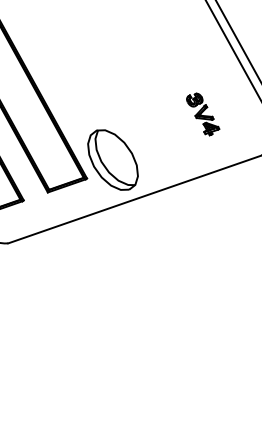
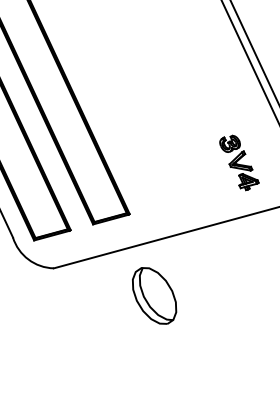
part: (203, 113) -> (239, 162), size x1.4
part: (112, 159) -> (154, 295), moved

